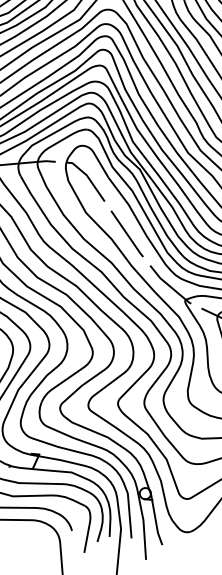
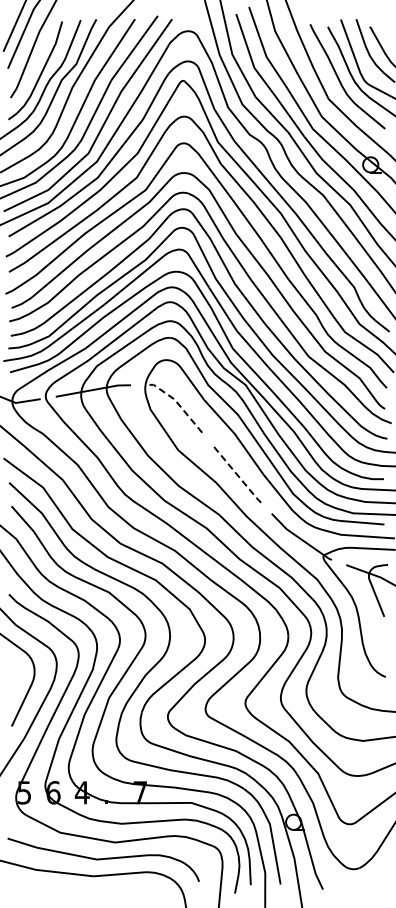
line: (88, 177) -> (177, 402), solid -> dashed
line: (127, 234) -> (236, 474), solid -> dashed

